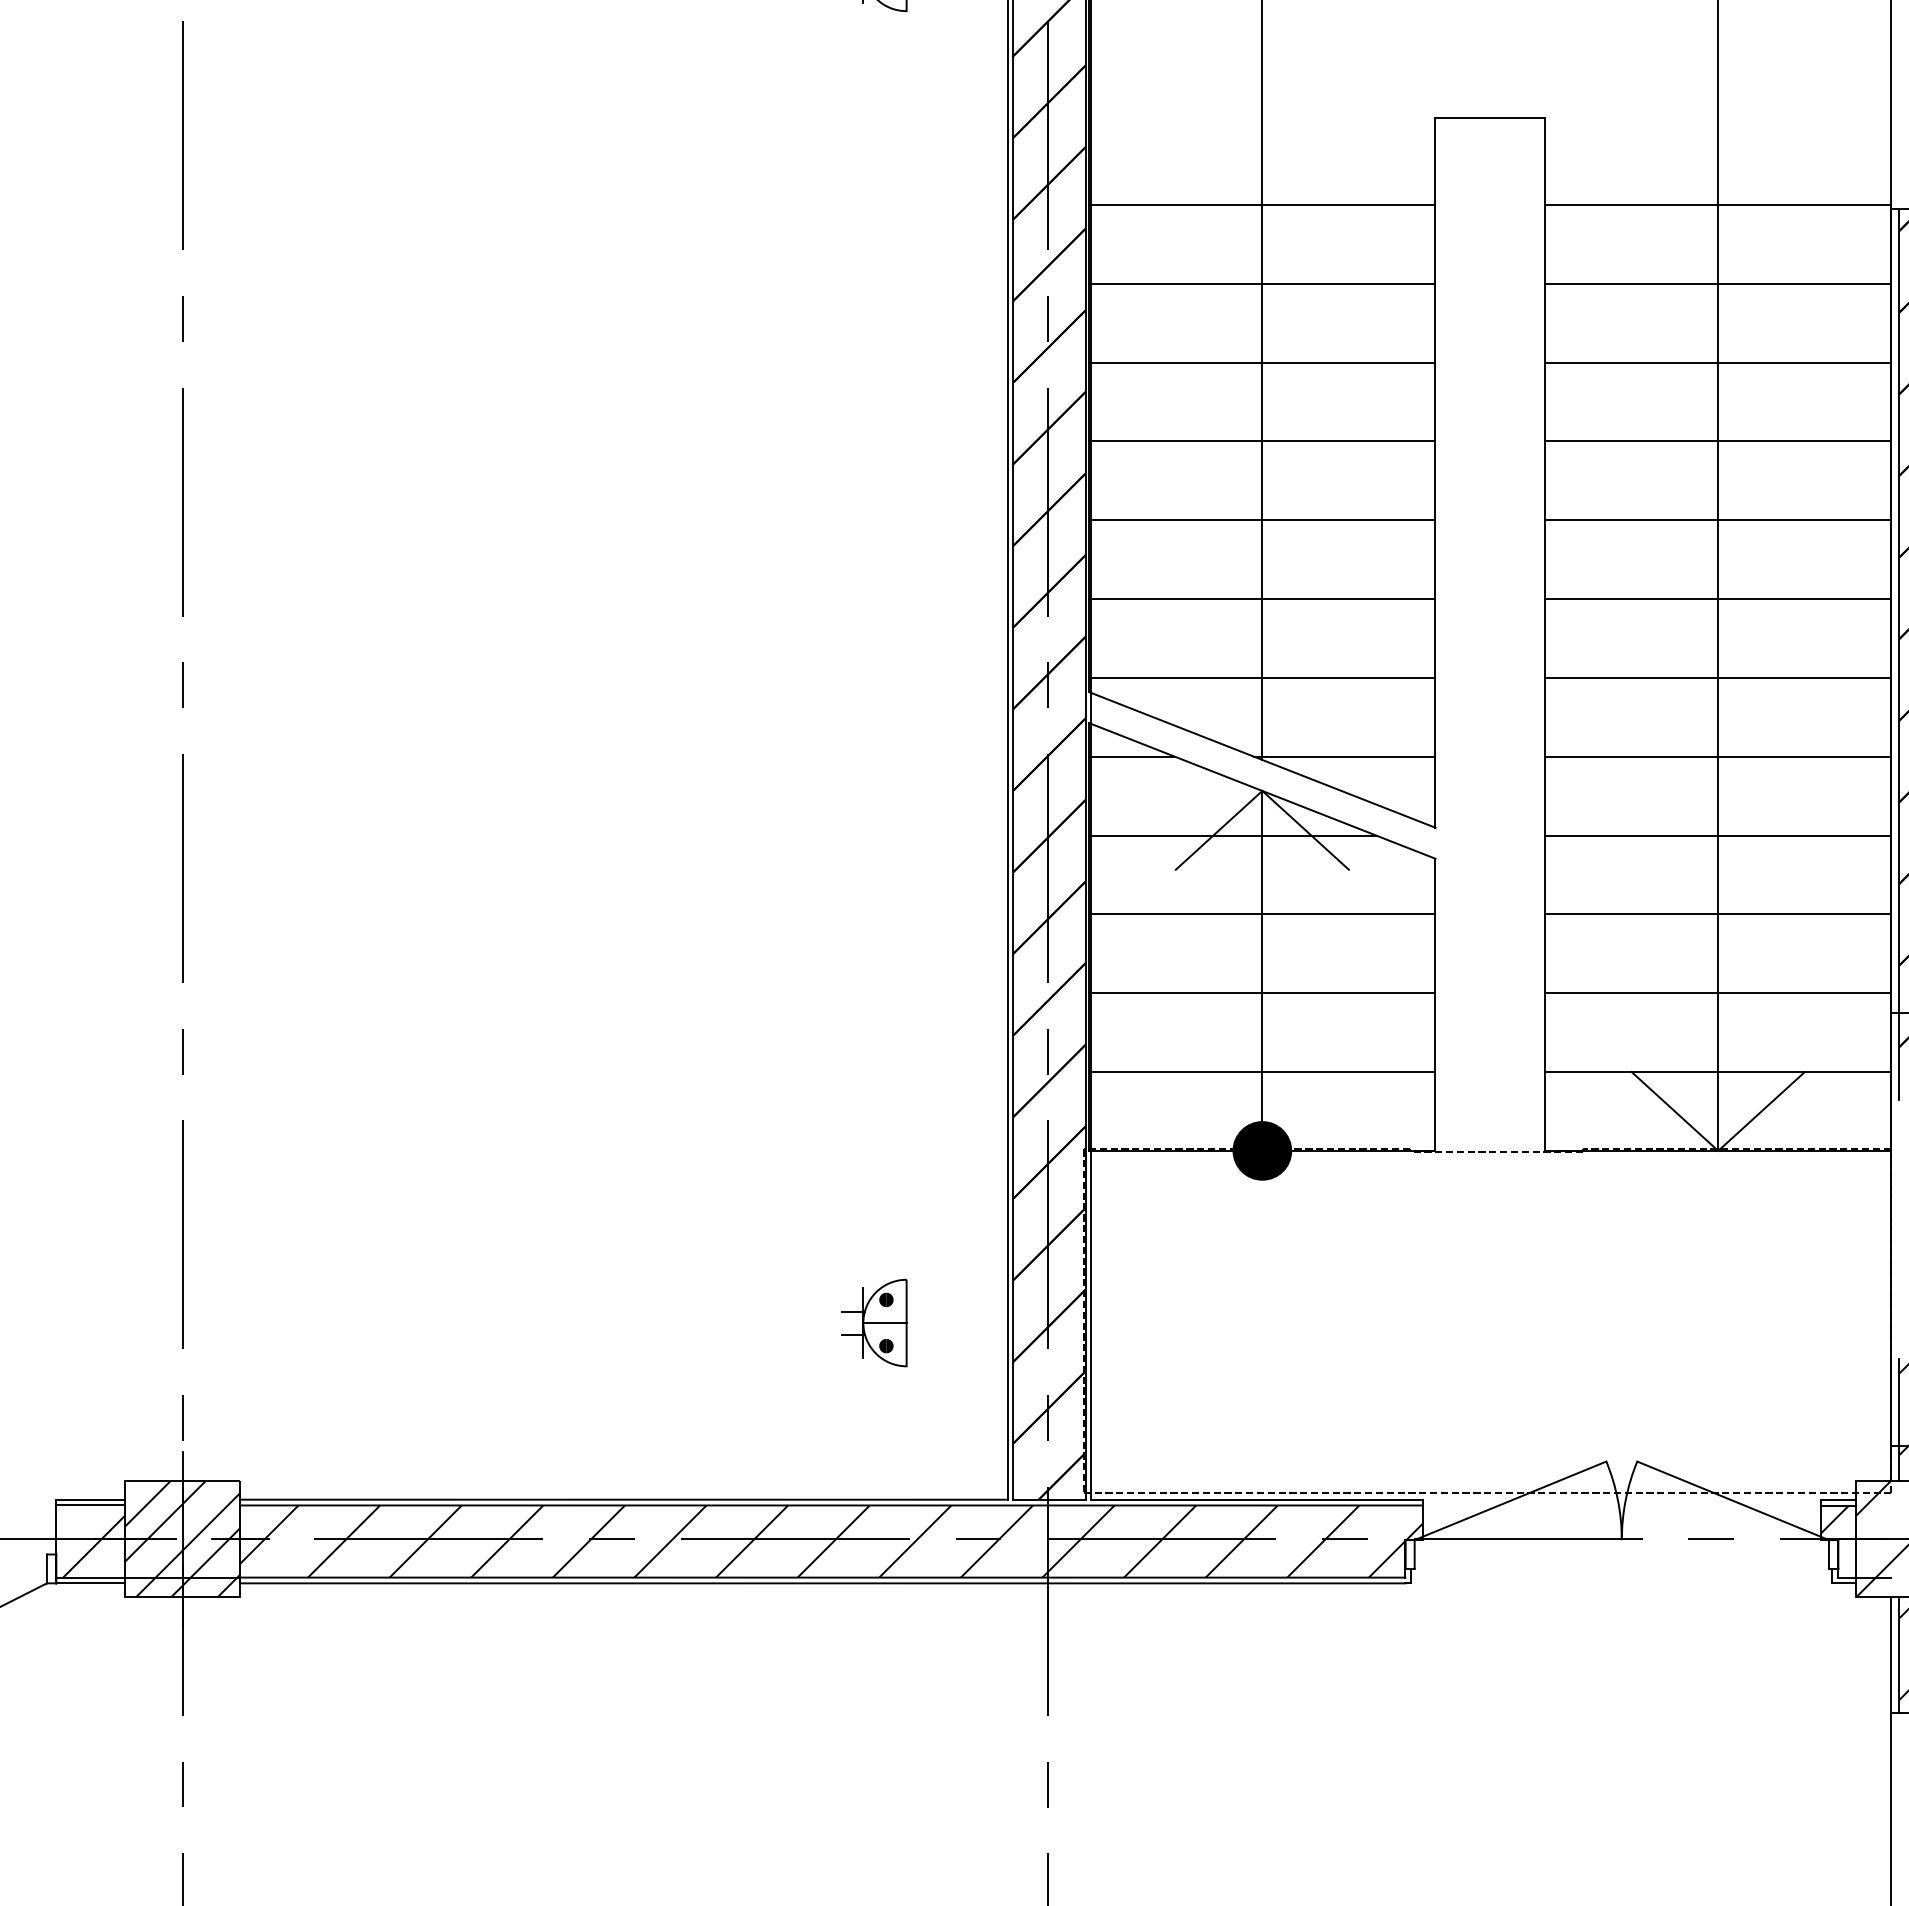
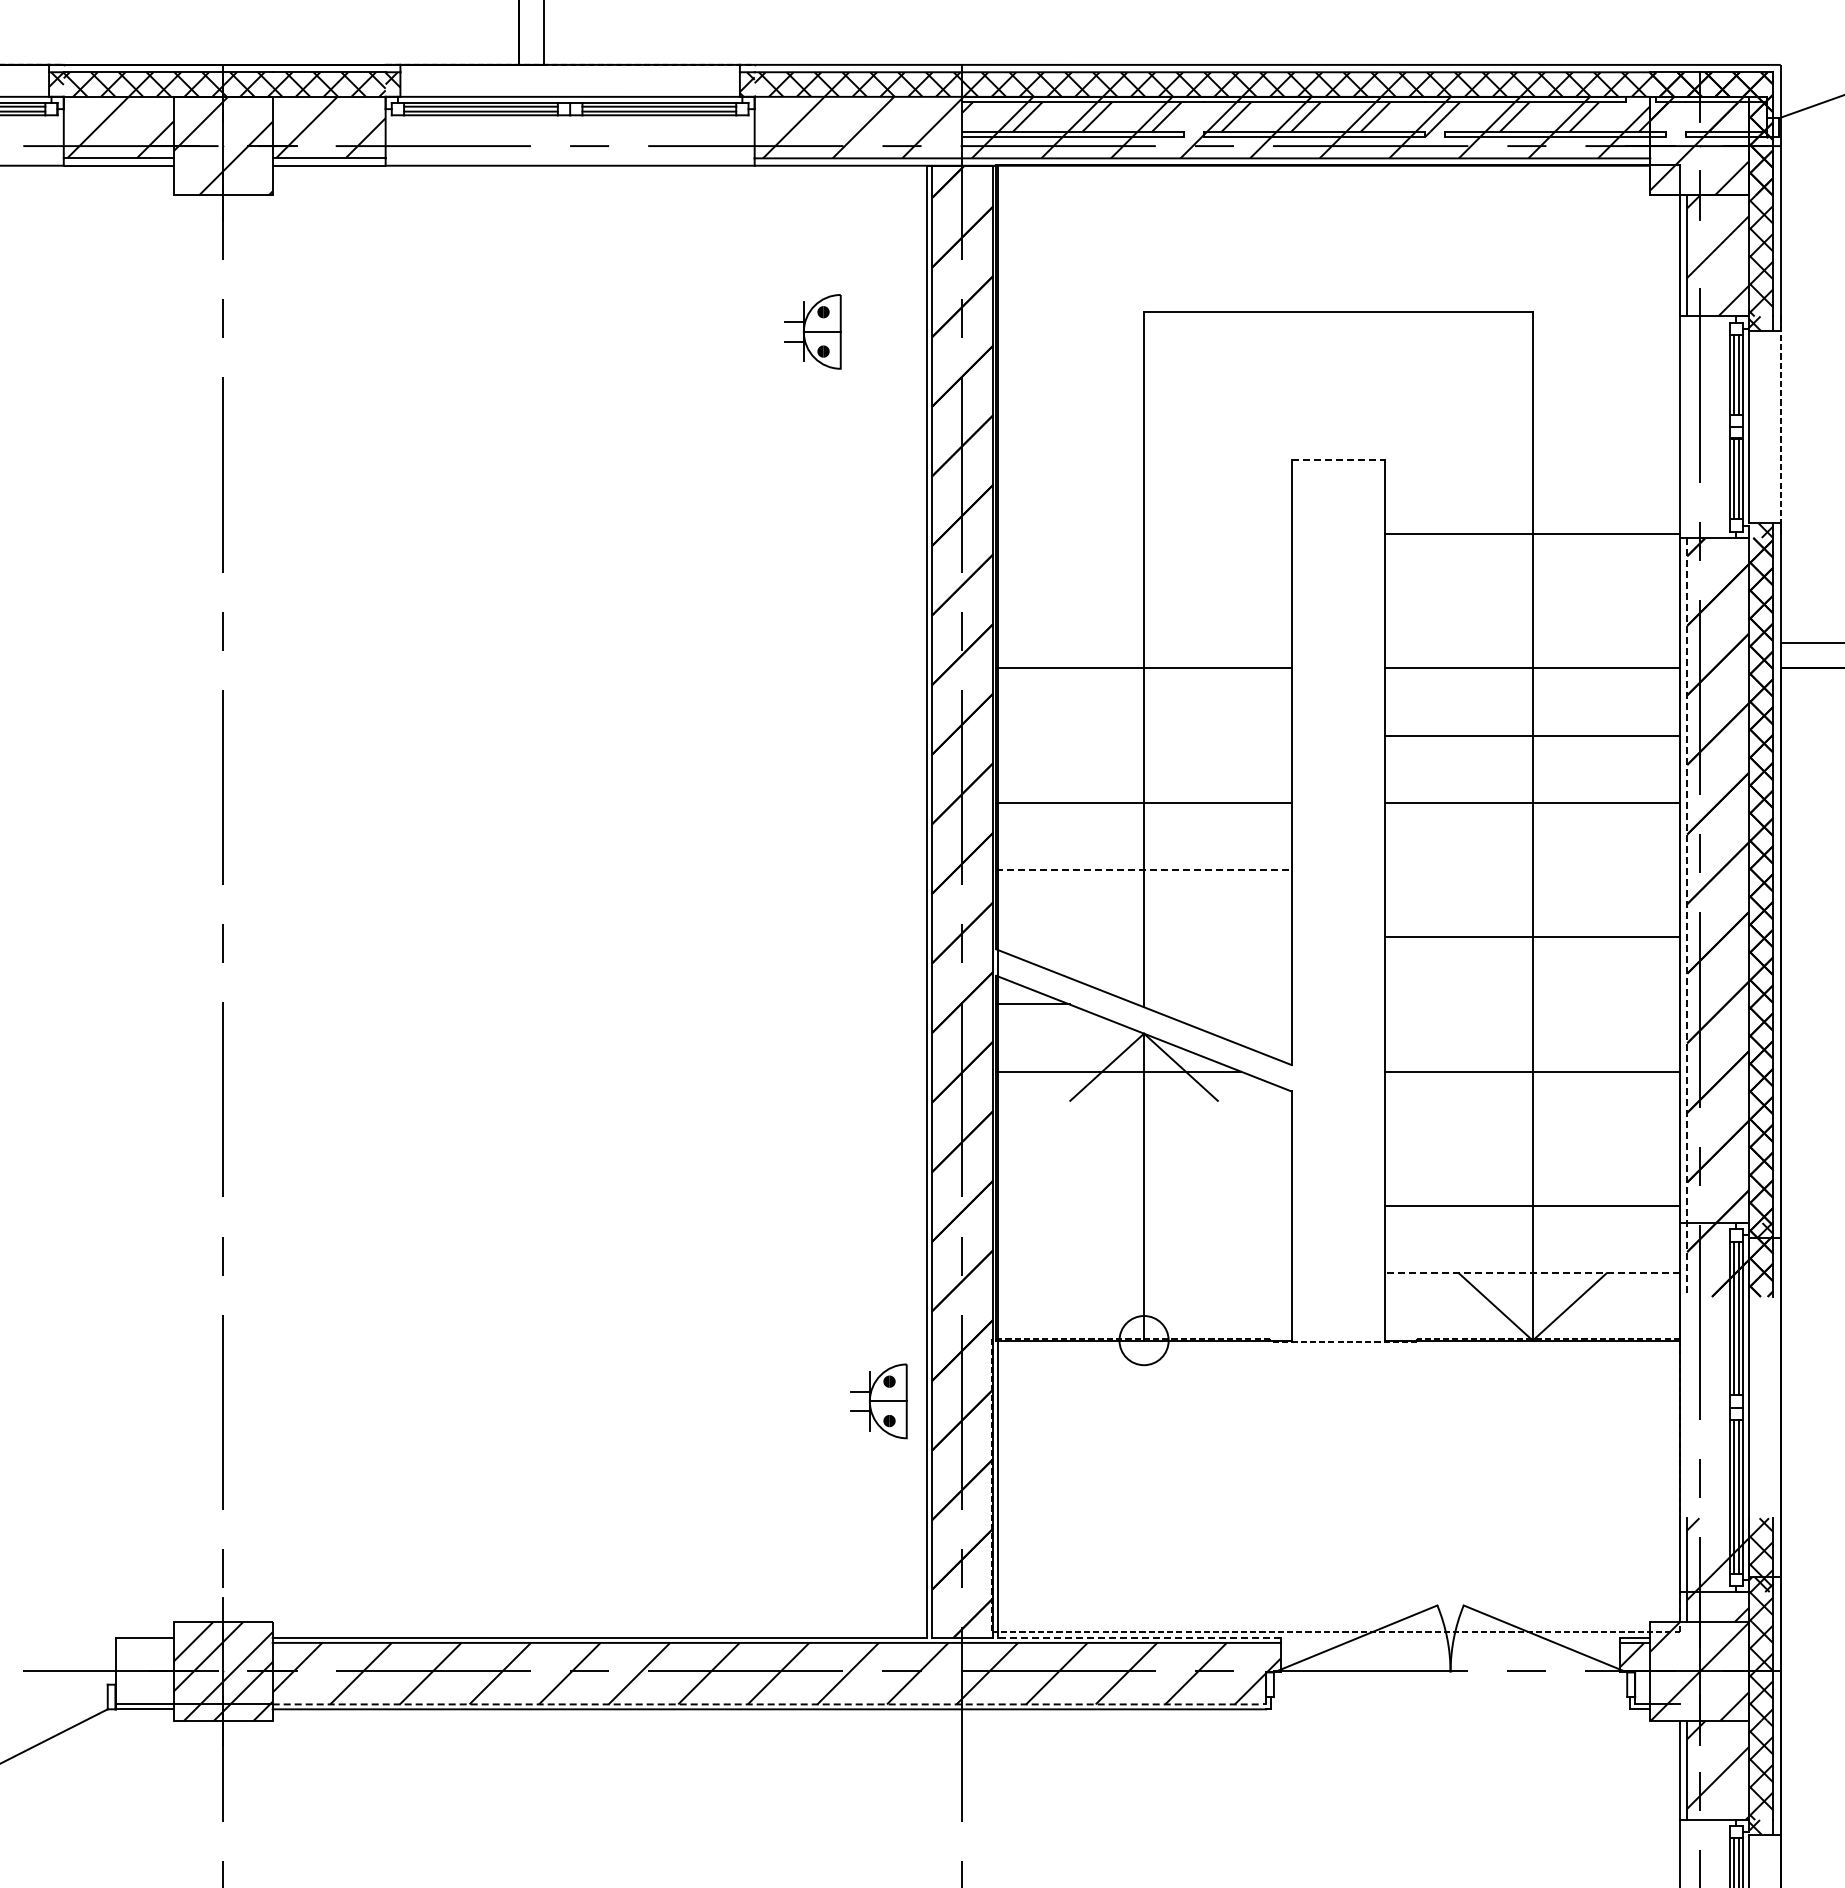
line: (1490, 117) -> (1338, 459), solid -> dashed
line: (1261, 204) -> (1143, 533), removed
line: (1261, 284) -> (1143, 601), removed
line: (1717, 284) -> (1532, 601), removed
line: (1261, 441) -> (1143, 735), removed
line: (1262, 599) -> (1144, 870), solid -> dashed
line: (1717, 599) -> (1532, 870), removed
line: (1899, 654) -> (1687, 917), solid -> dashed
line: (1261, 678) -> (1143, 937), removed
line: (1344, 756) -> (1214, 1004), removed
line: (1717, 756) -> (1532, 1004), removed
line: (1261, 913) -> (1143, 1138), removed
line: (1717, 913) -> (1532, 1138), removed
line: (1261, 993) -> (1143, 1206), removed
line: (1261, 1072) -> (1143, 1273), removed
line: (1717, 1072) -> (1532, 1273), solid -> dashed
fill: (1261, 1150) -> (1143, 1340), removed
part: (873, 1323) -> (878, 1401), moved
line: (1256, 1500) -> (1139, 1638), solid -> dashed
line: (90, 1504) -> (144, 1642), removed
hatch: (93, 1546) -> (147, 1677), removed
line: (823, 1577) -> (769, 1704), solid -> dashed

